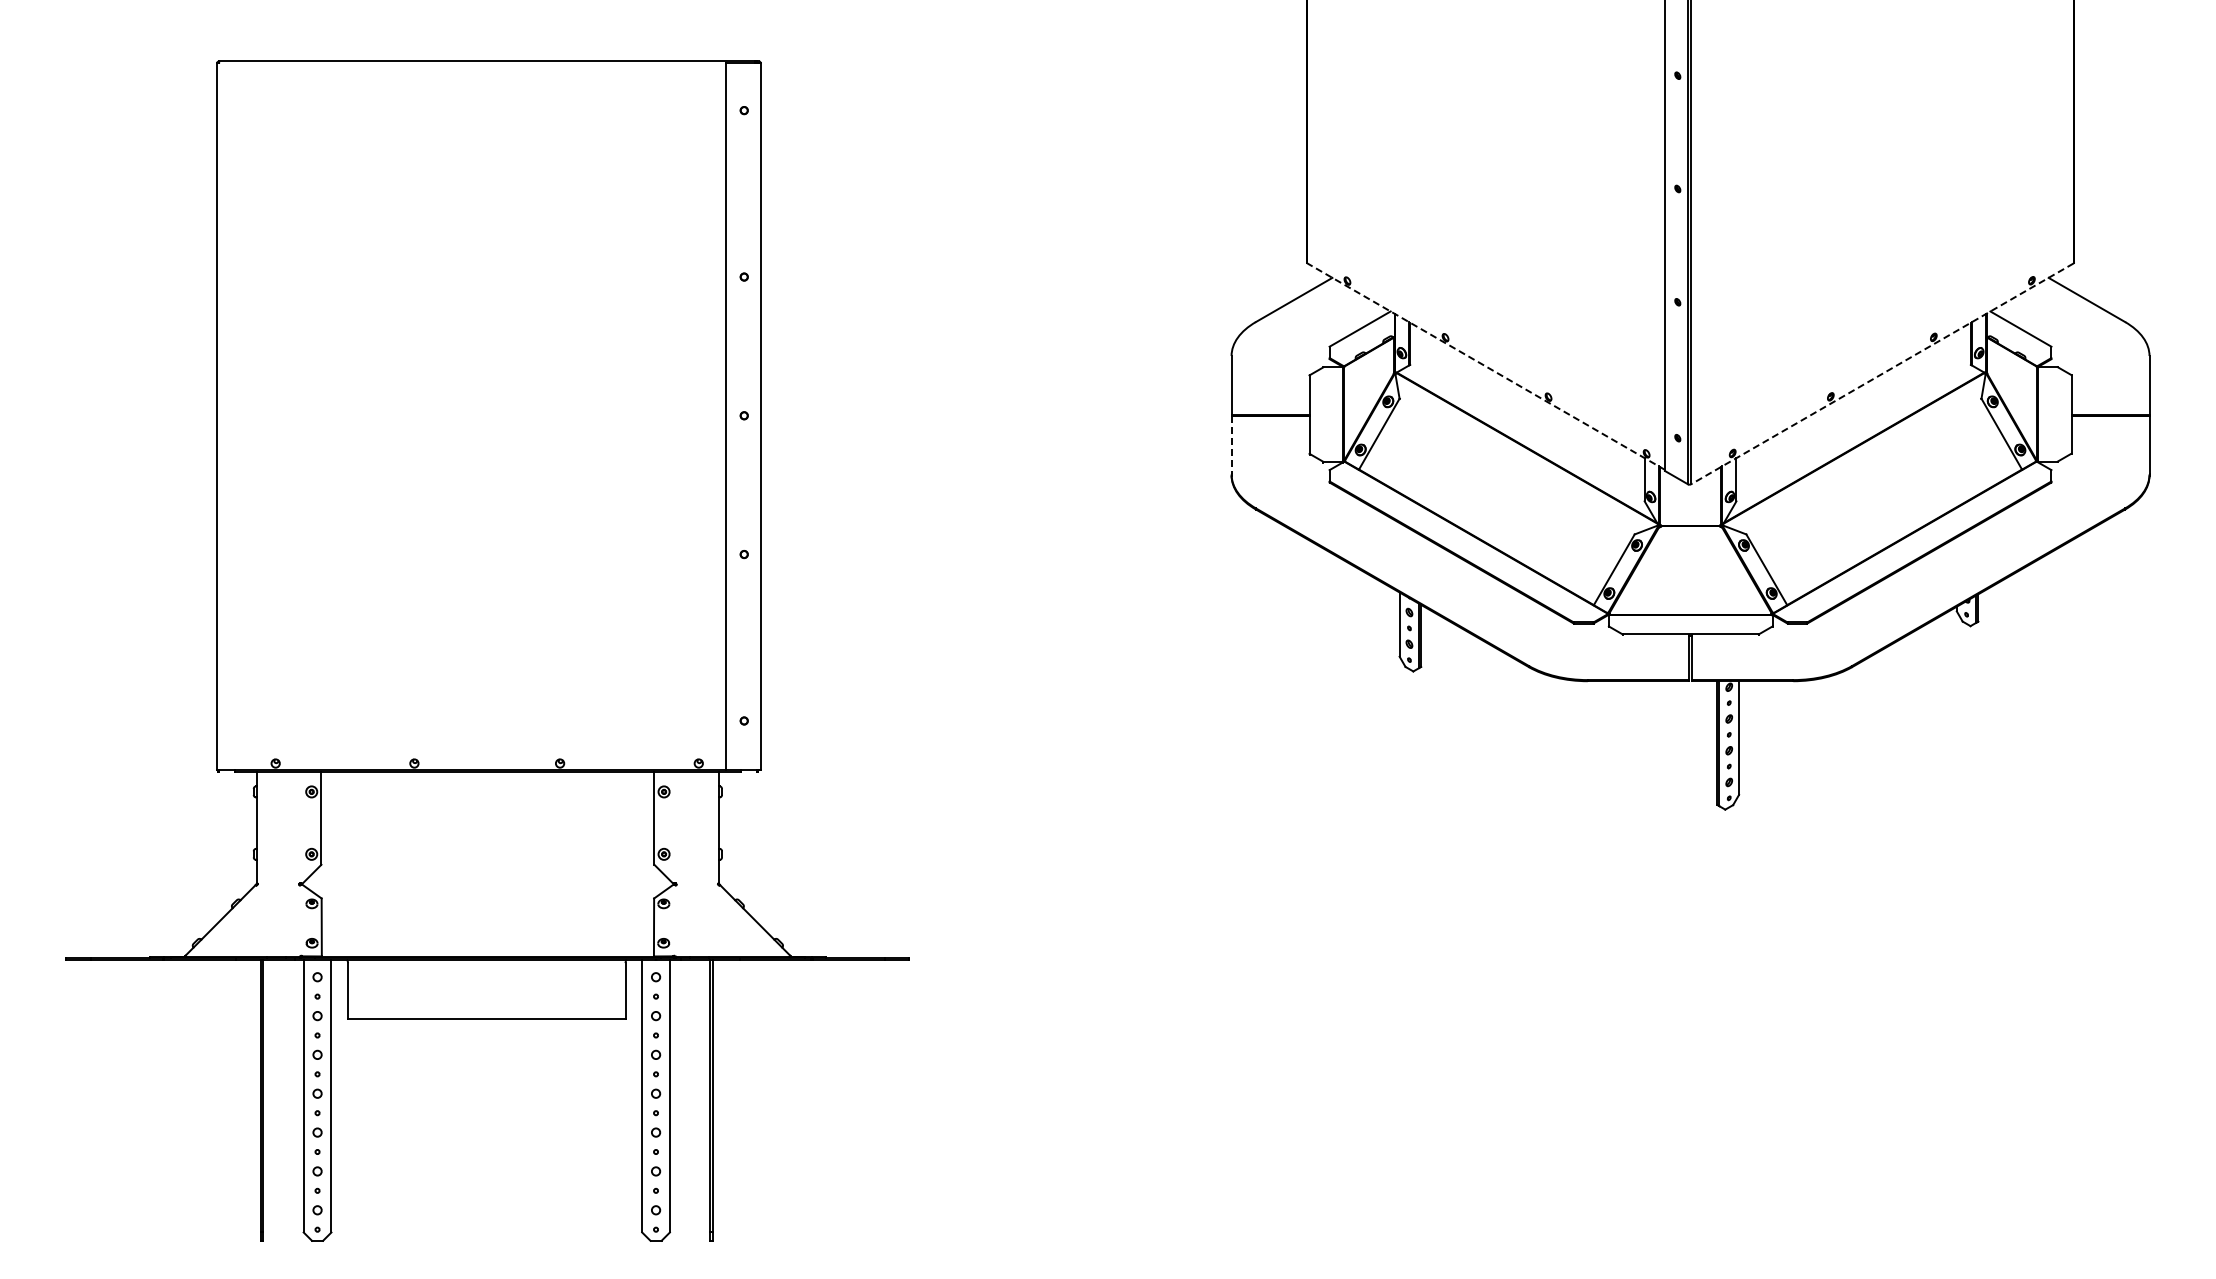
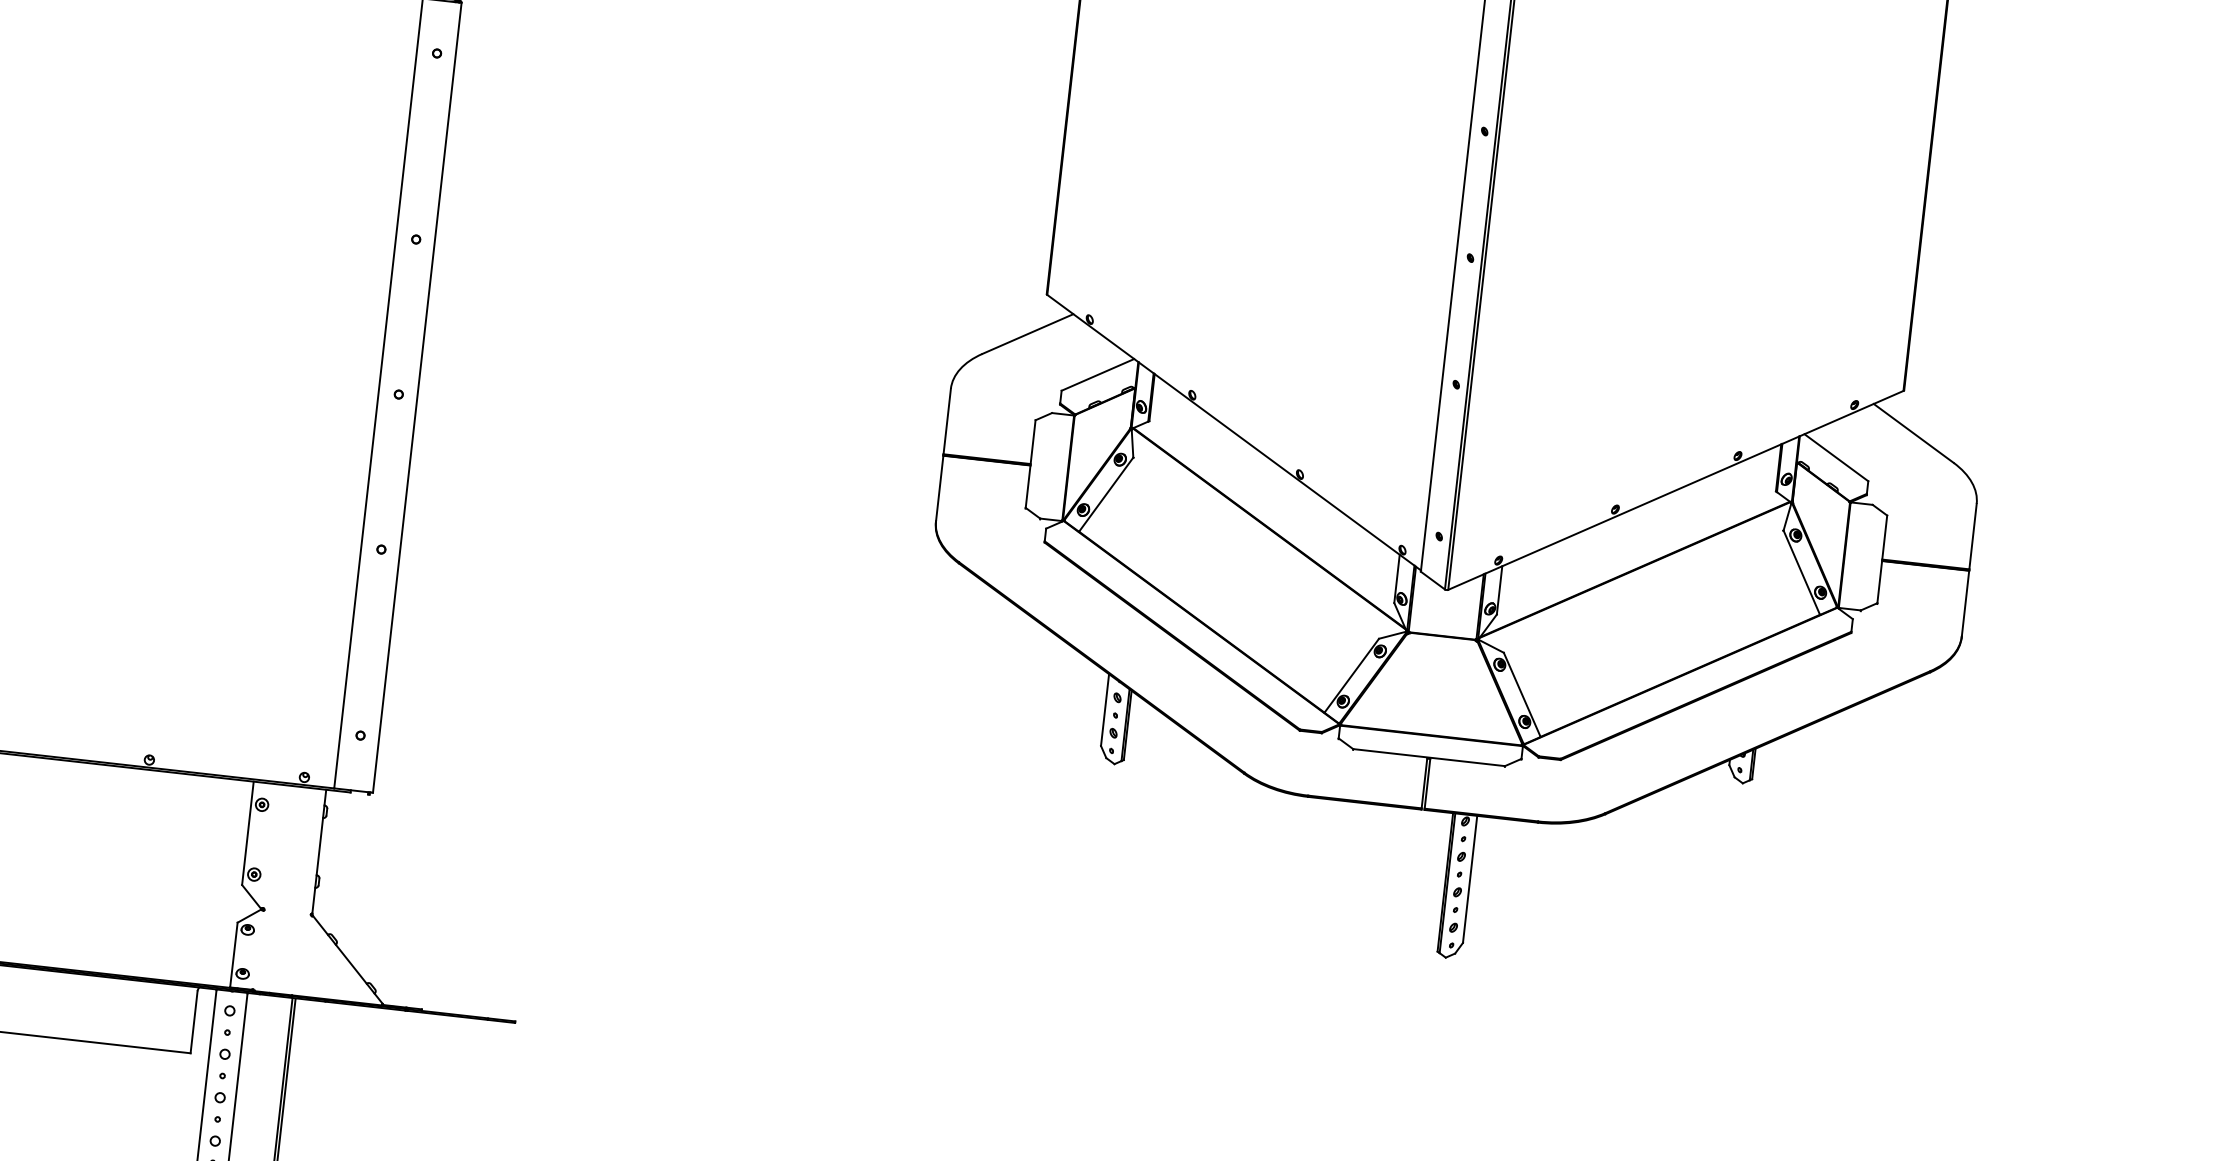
line: (1485, 366) -> (1233, 432), dashed -> solid
line: (1882, 373) -> (1676, 489), dashed -> solid
line: (1231, 445) -> (939, 488), dashed -> solid

